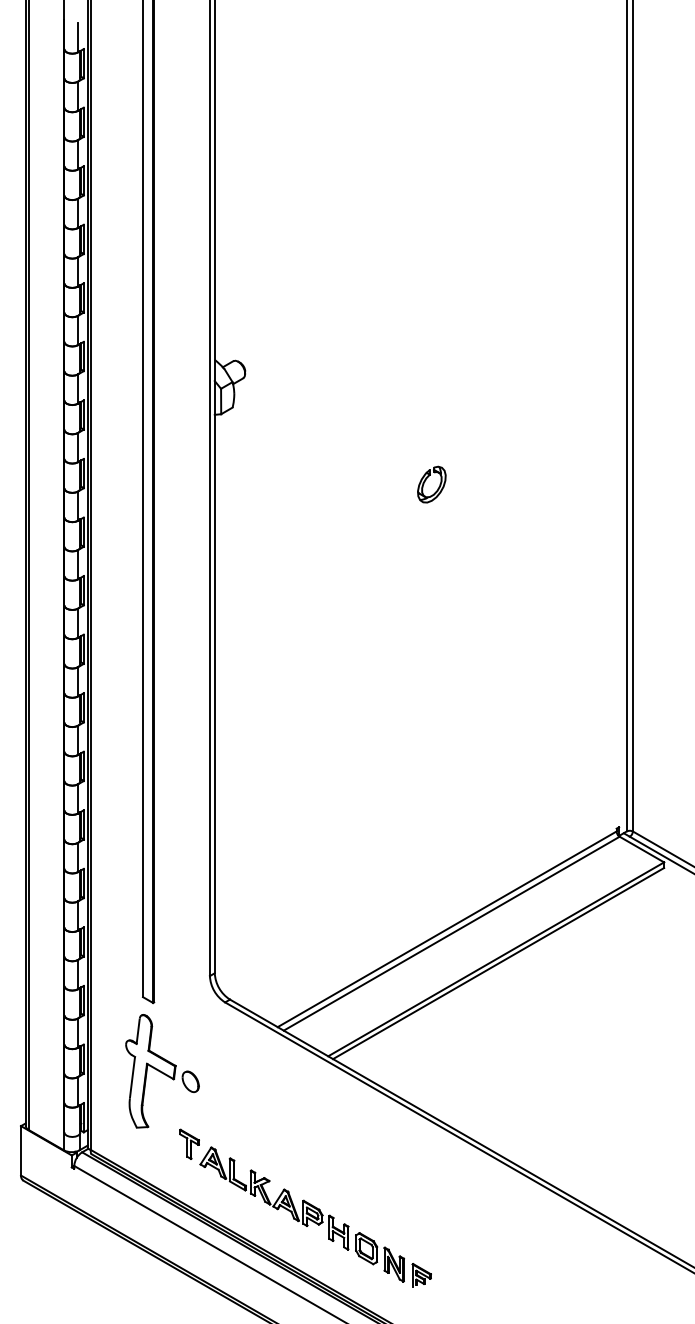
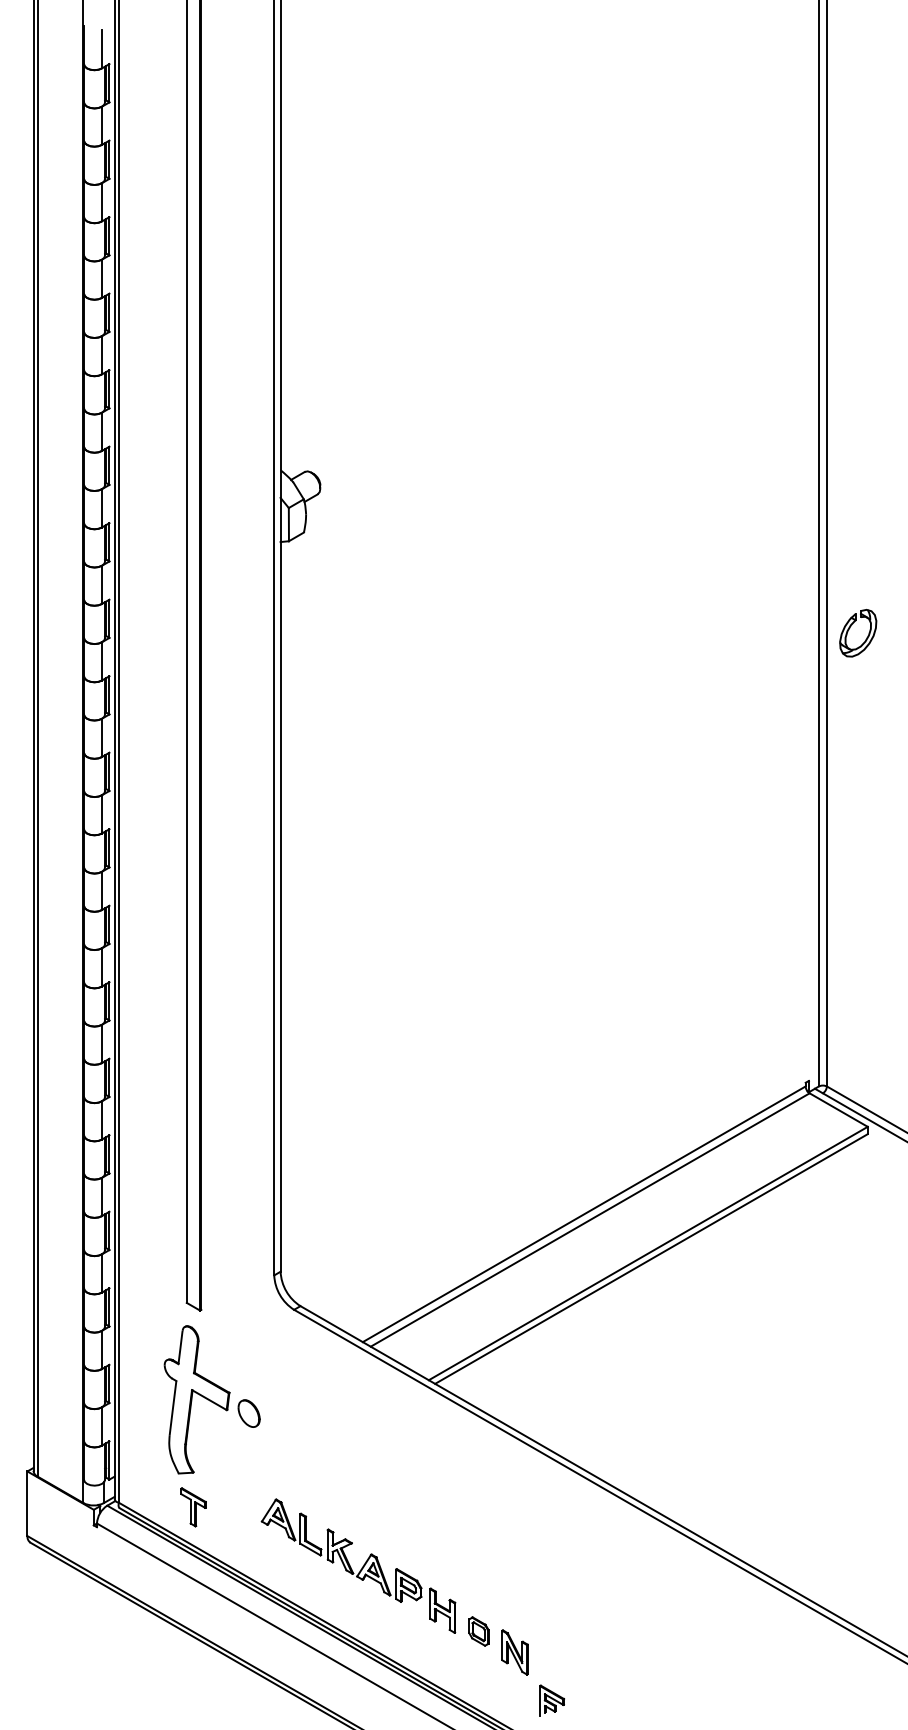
part: (438, 487) -> (866, 637), moved
part: (189, 1144) -> (193, 1507), moved
part: (366, 1248) -> (478, 1631), size x0.7
part: (421, 1275) -> (551, 1700), moved

